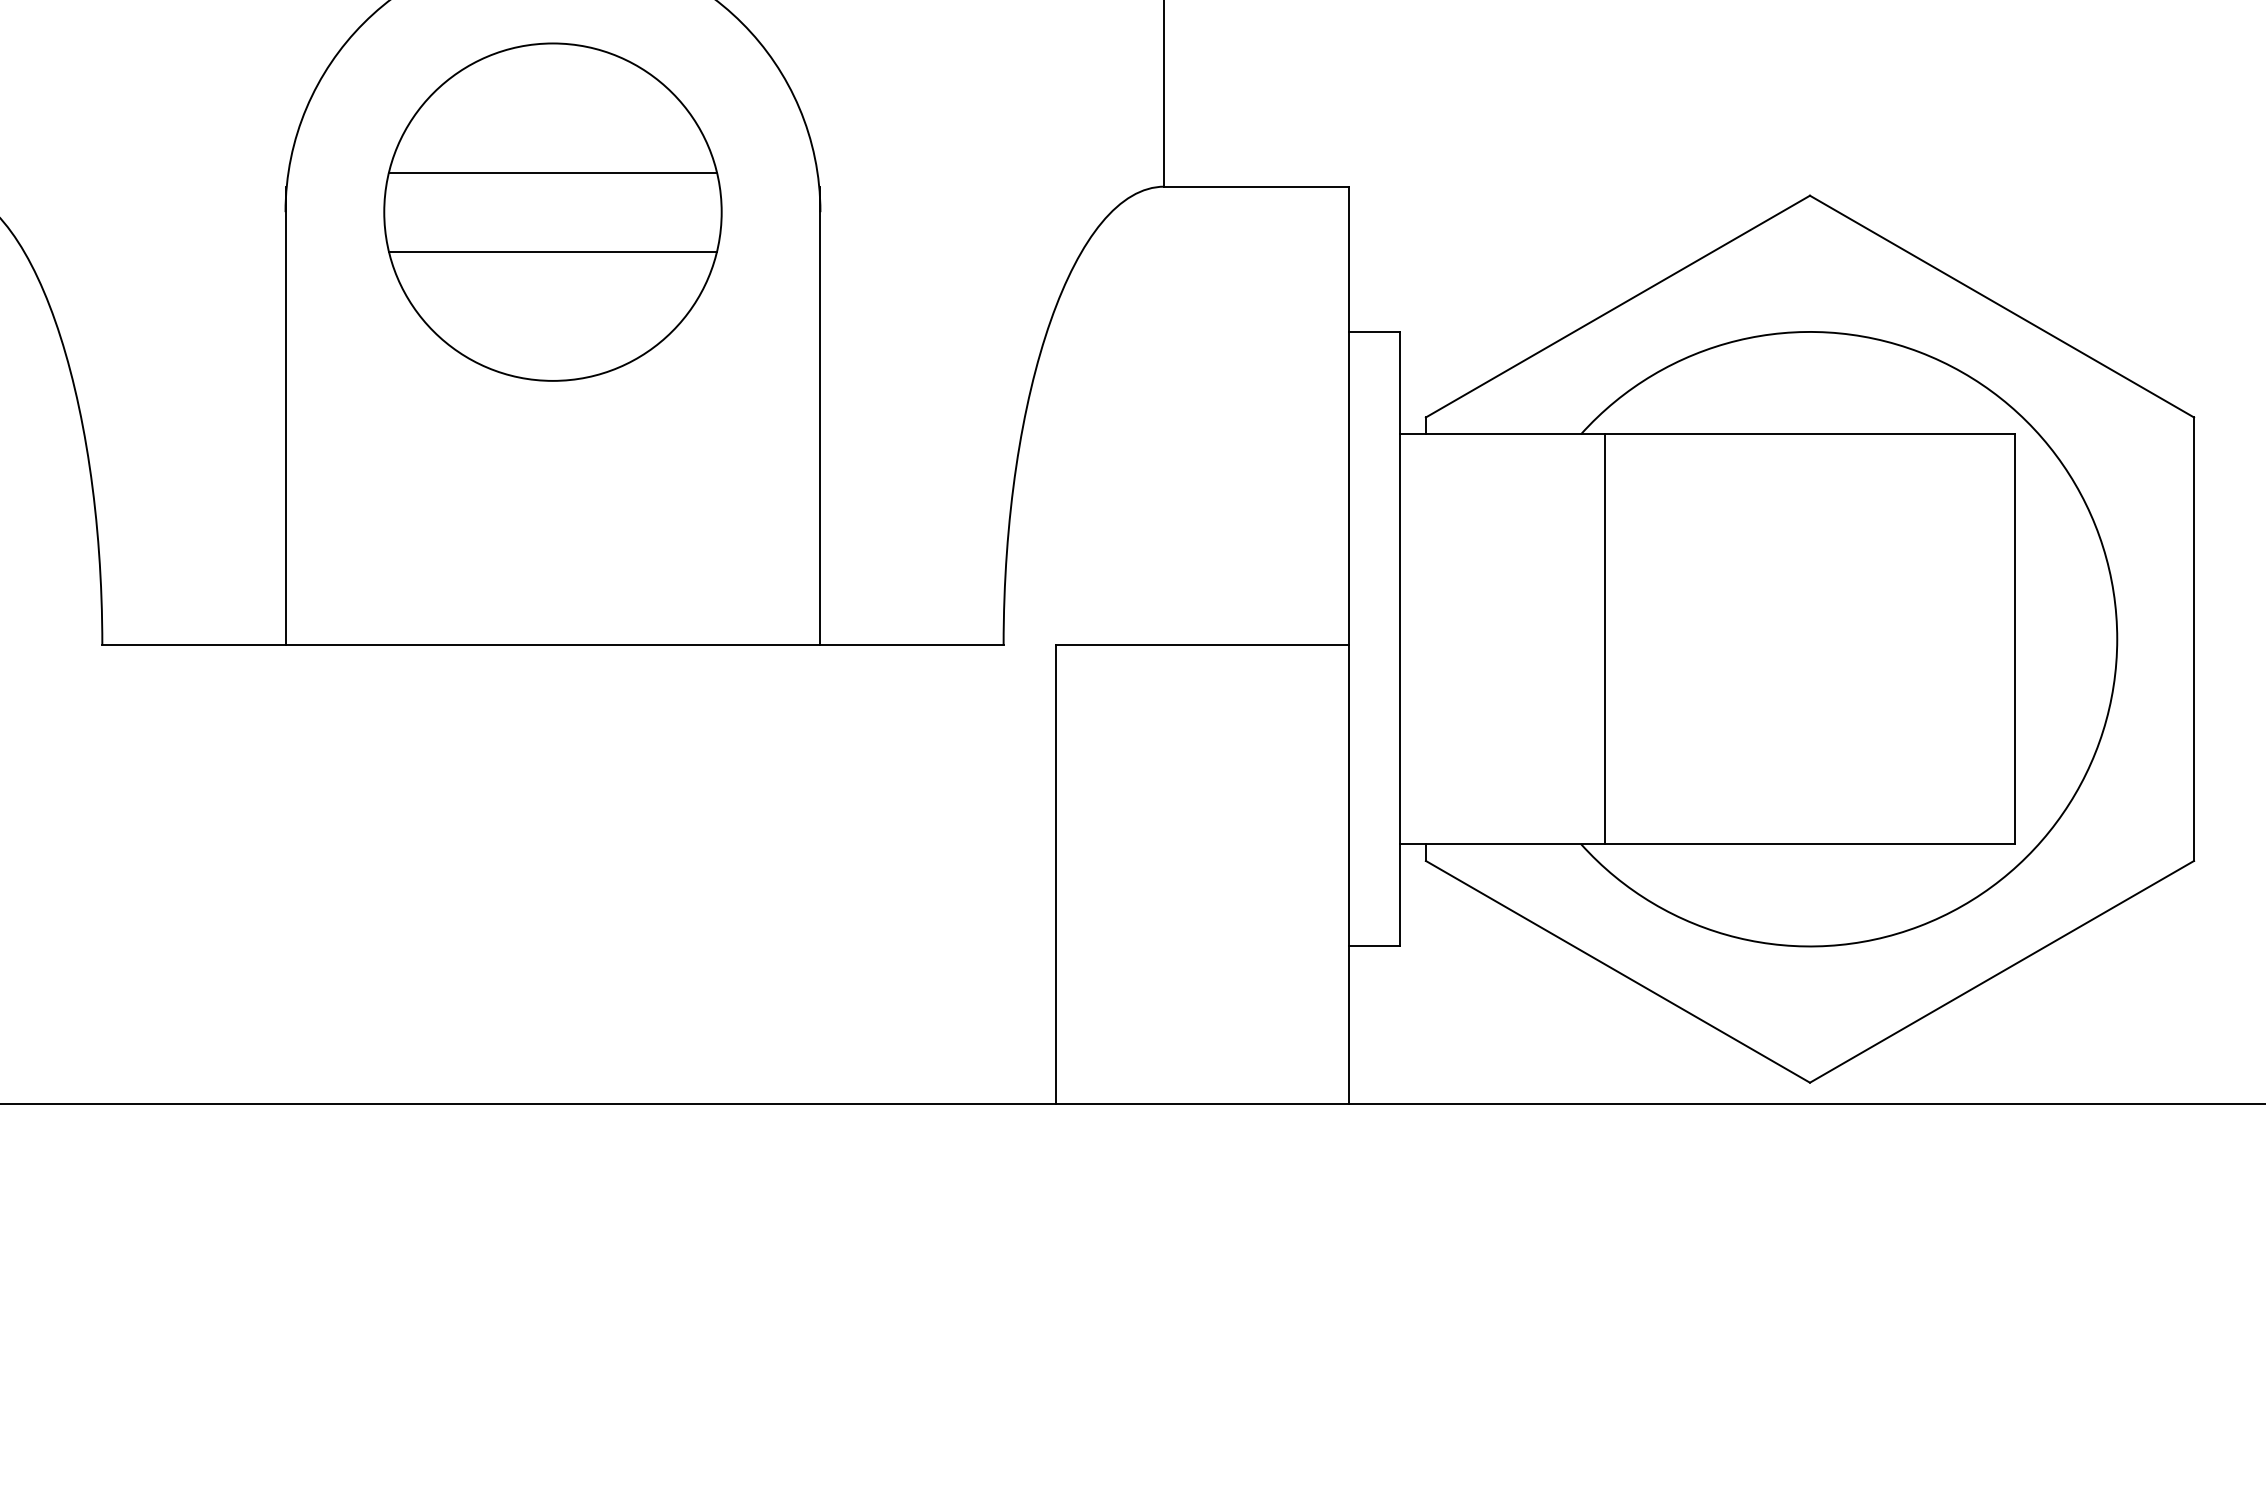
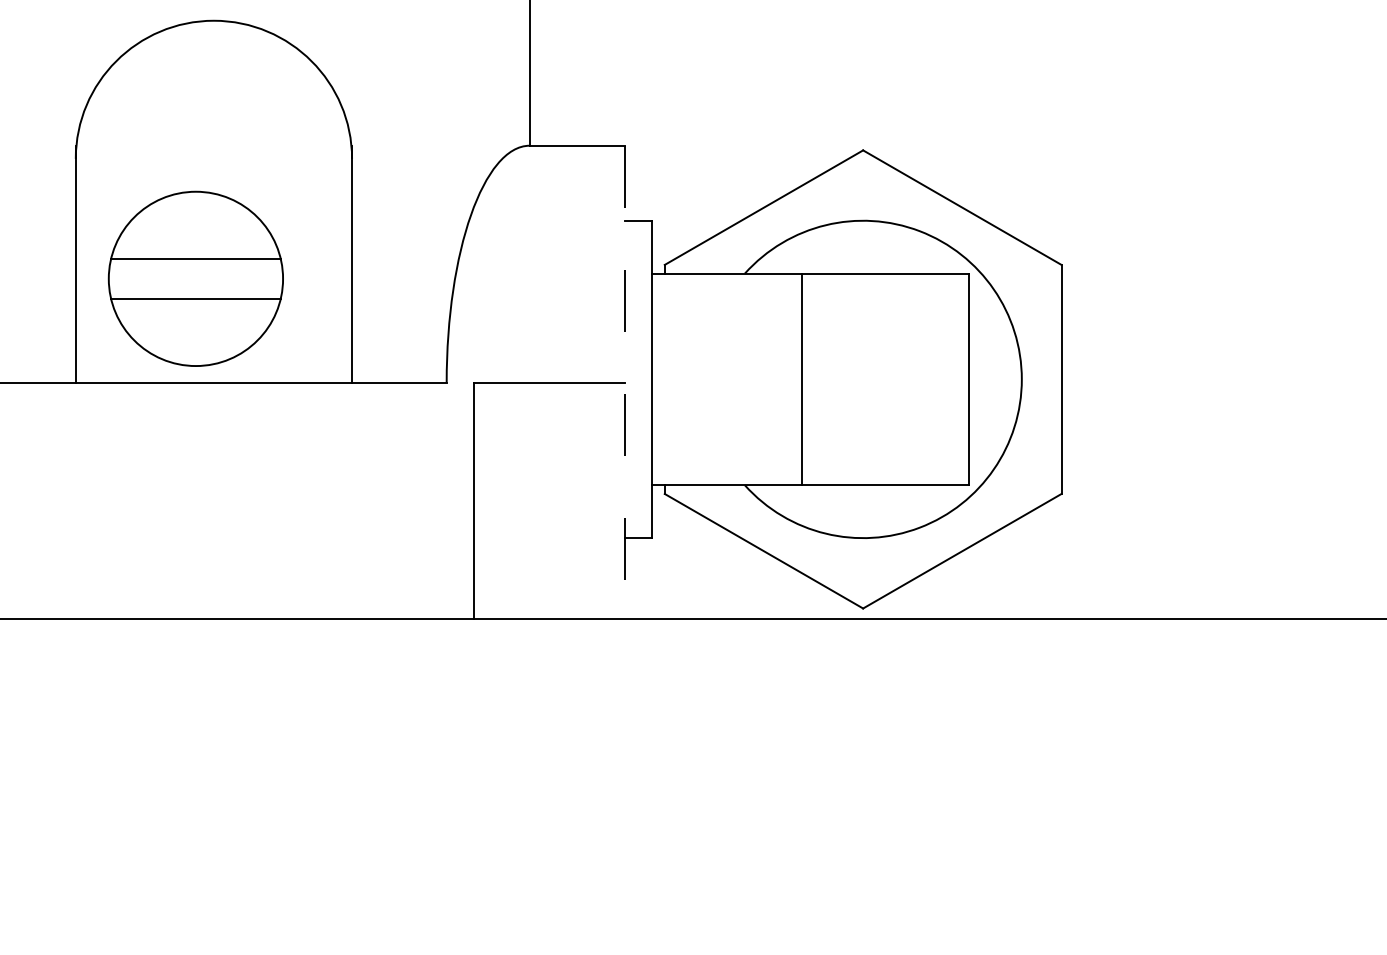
part: (552, 211) -> (195, 278), moved
line: (1605, 639) -> (802, 379), moved
line: (1349, 645) -> (625, 382), solid -> dashed

